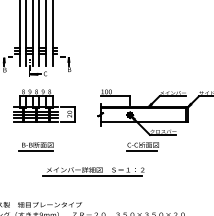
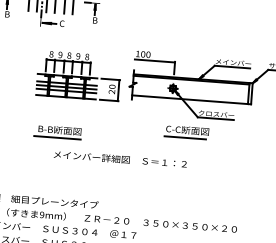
part: (44, 105) -> (78, 74), moved
part: (35, 146) -> (56, 132), moved
line: (92, 175) -> (115, 166), removed

